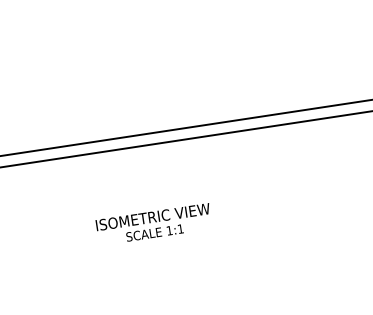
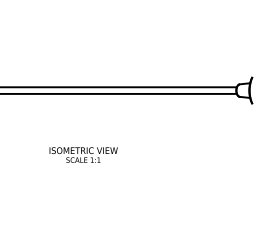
text: (153, 223) -> (83, 154), moved

